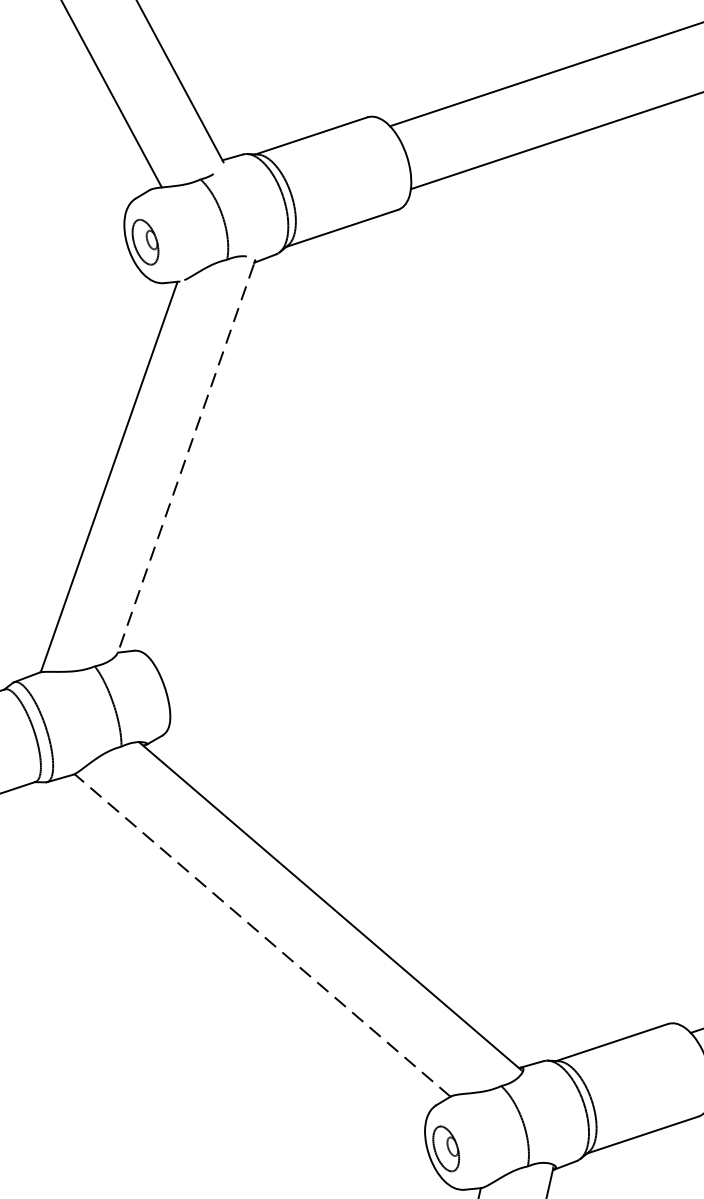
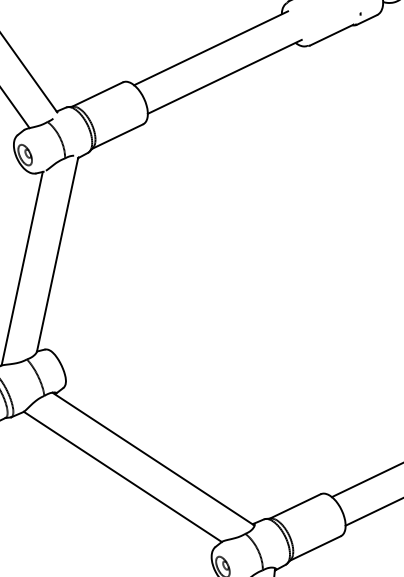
line: (185, 458) -> (57, 255), dashed -> solid
line: (261, 934) -> (122, 476), dashed -> solid

